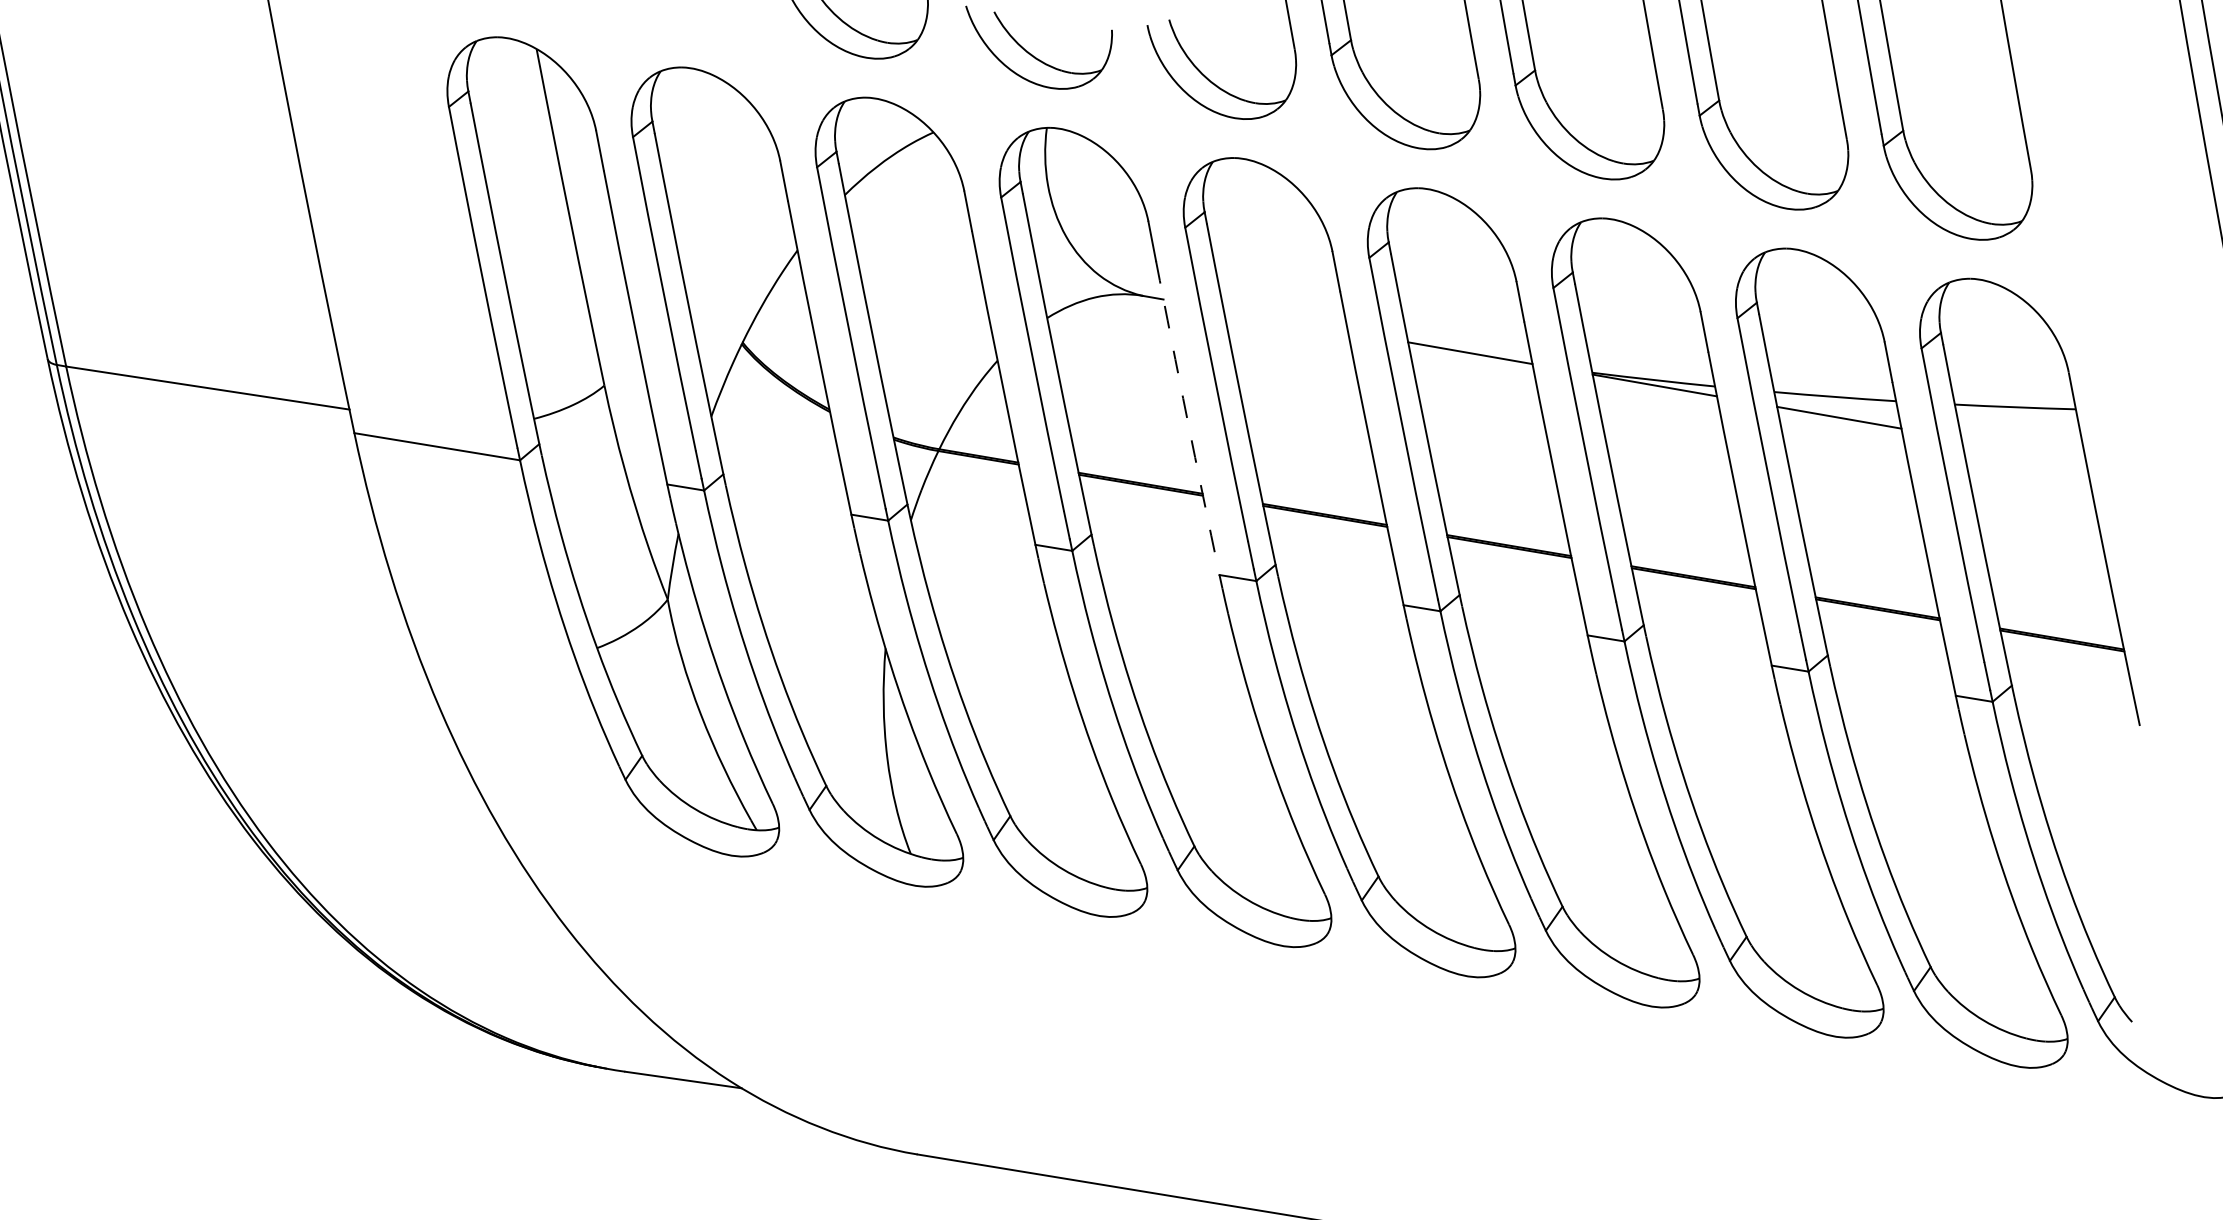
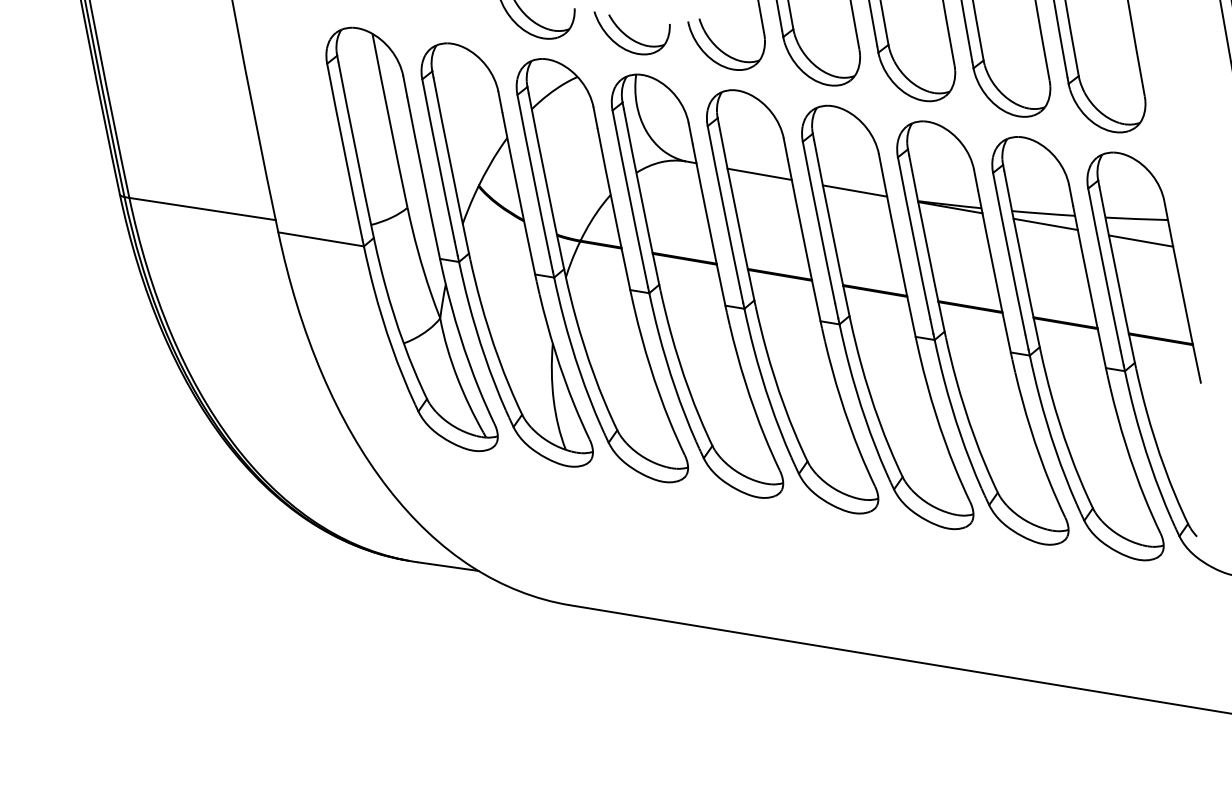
line: (1285, 319) -> (759, 173), added
arc: (1186, 417) -> (708, 224), dashed -> solid
line: (2022, 448) -> (1140, 240), added

